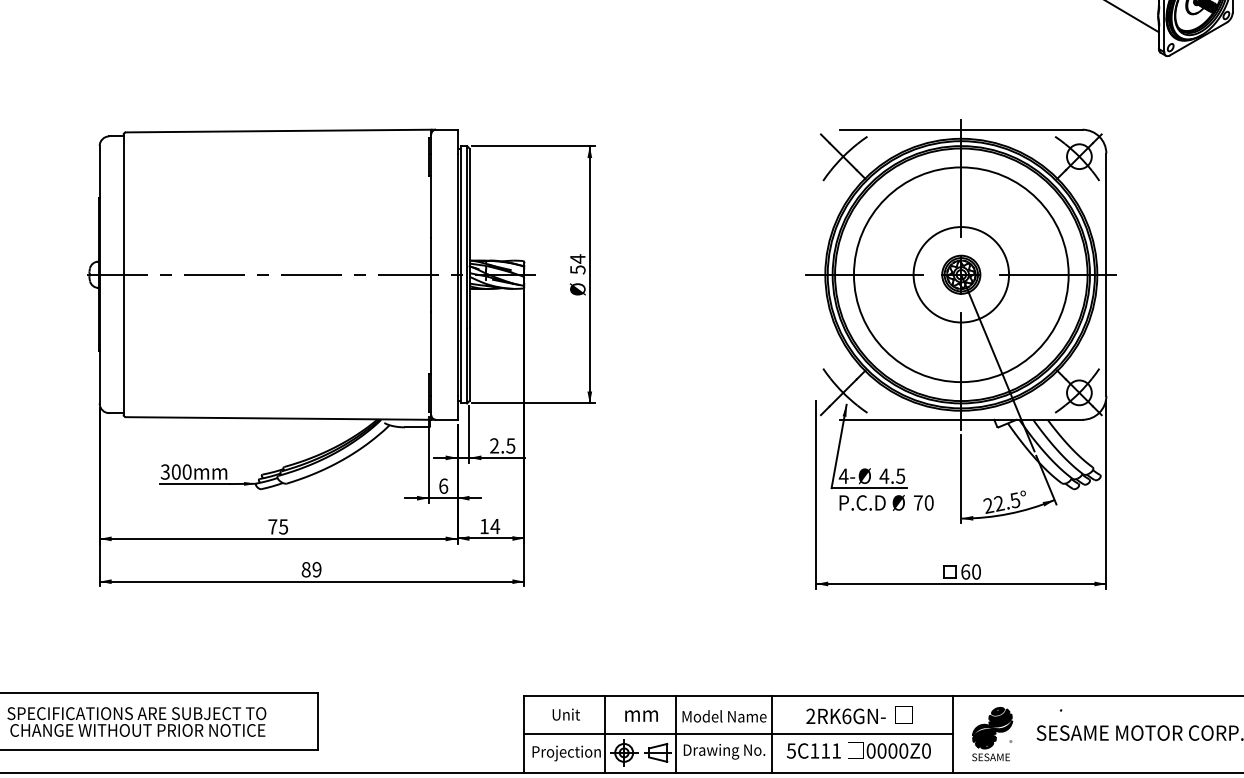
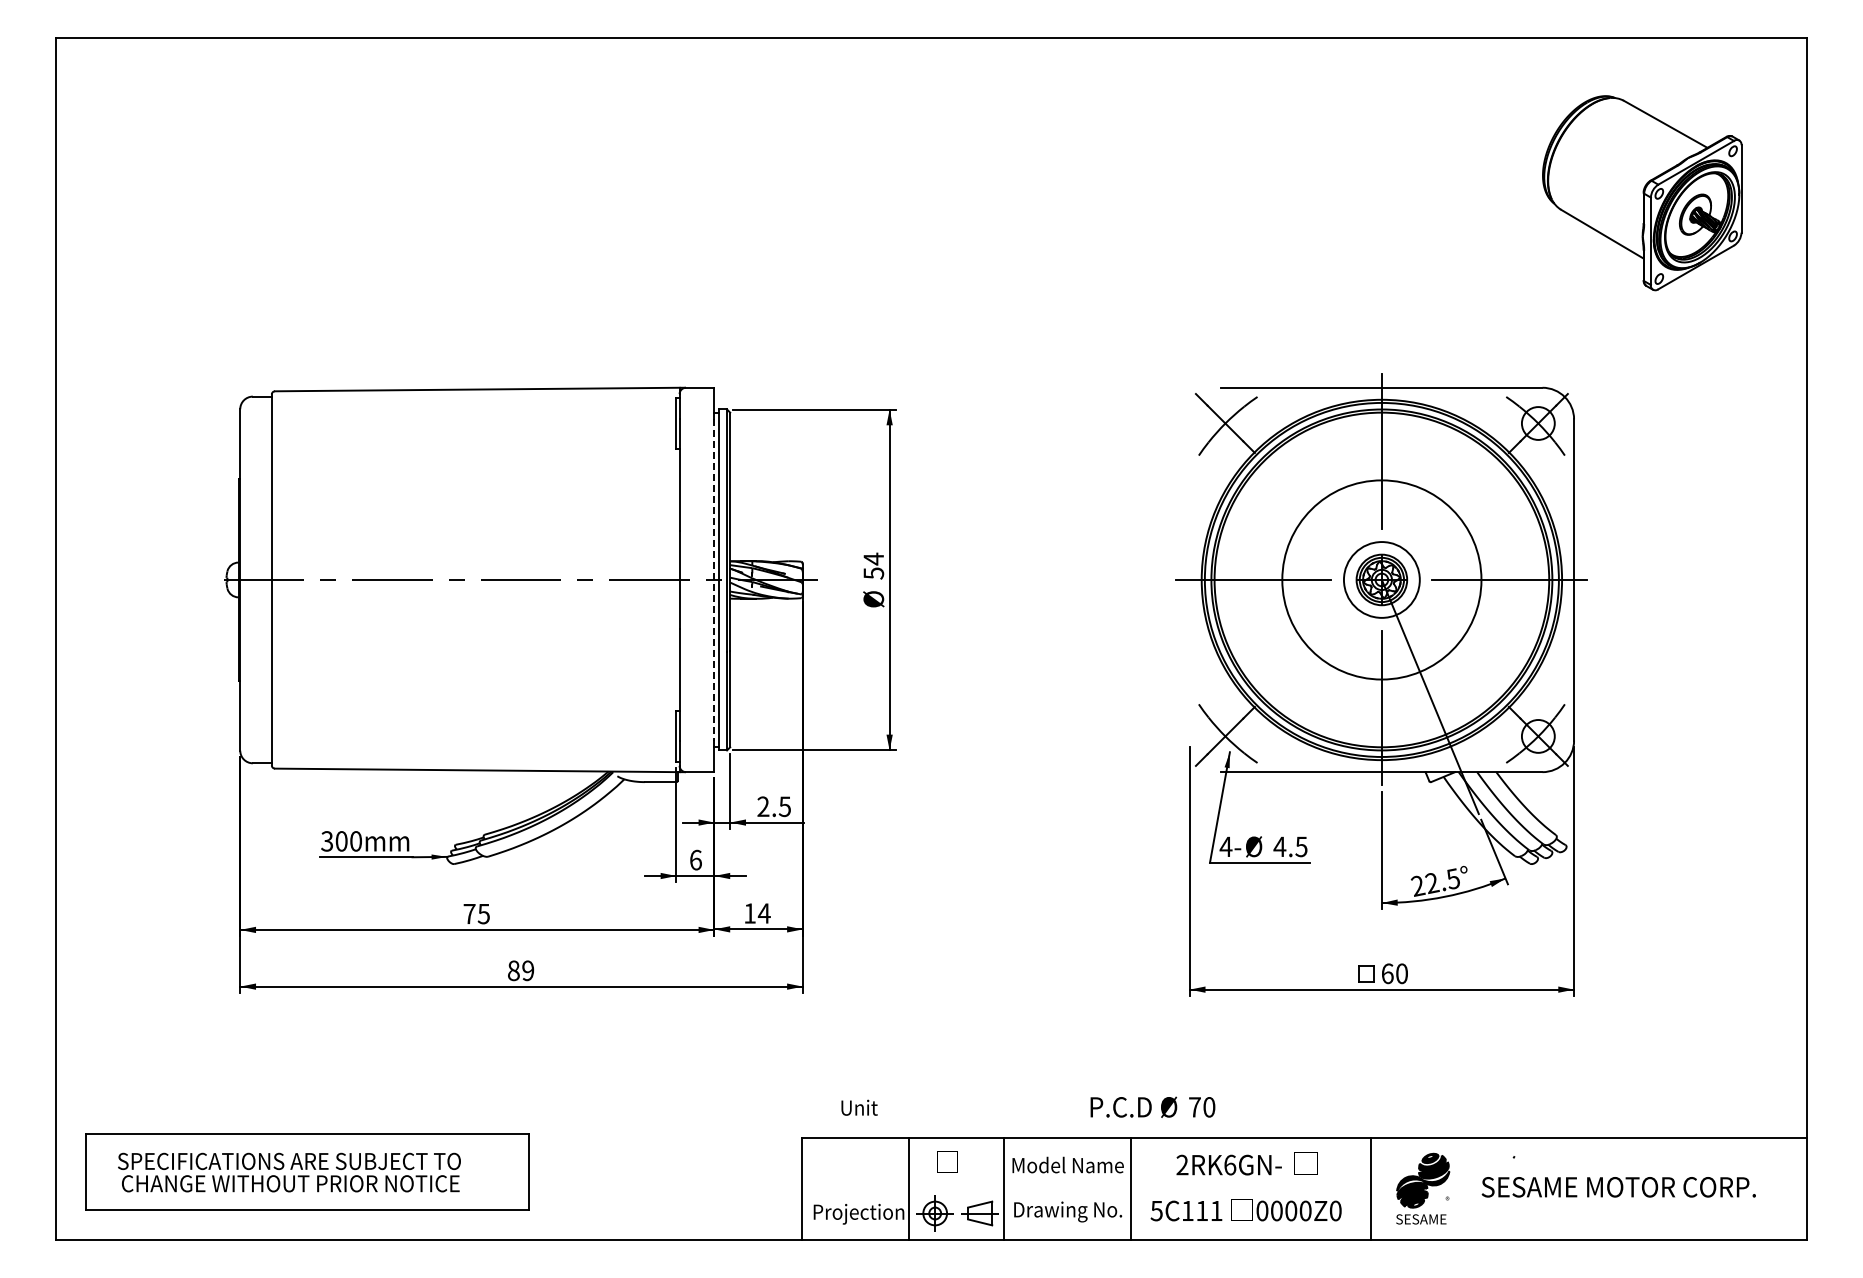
line: (457, 274) -> (714, 579), solid -> dashed
circle: (961, 274) -> (1381, 579), size x0.6
circle: (961, 274) -> (1381, 579), size x0.7
text: (886, 502) -> (1152, 1106), moved
text: (641, 713) -> (957, 1161), mm -> □
text: (566, 714) -> (859, 1107), moved
line: (737, 734) -> (1085, 1189), removed

